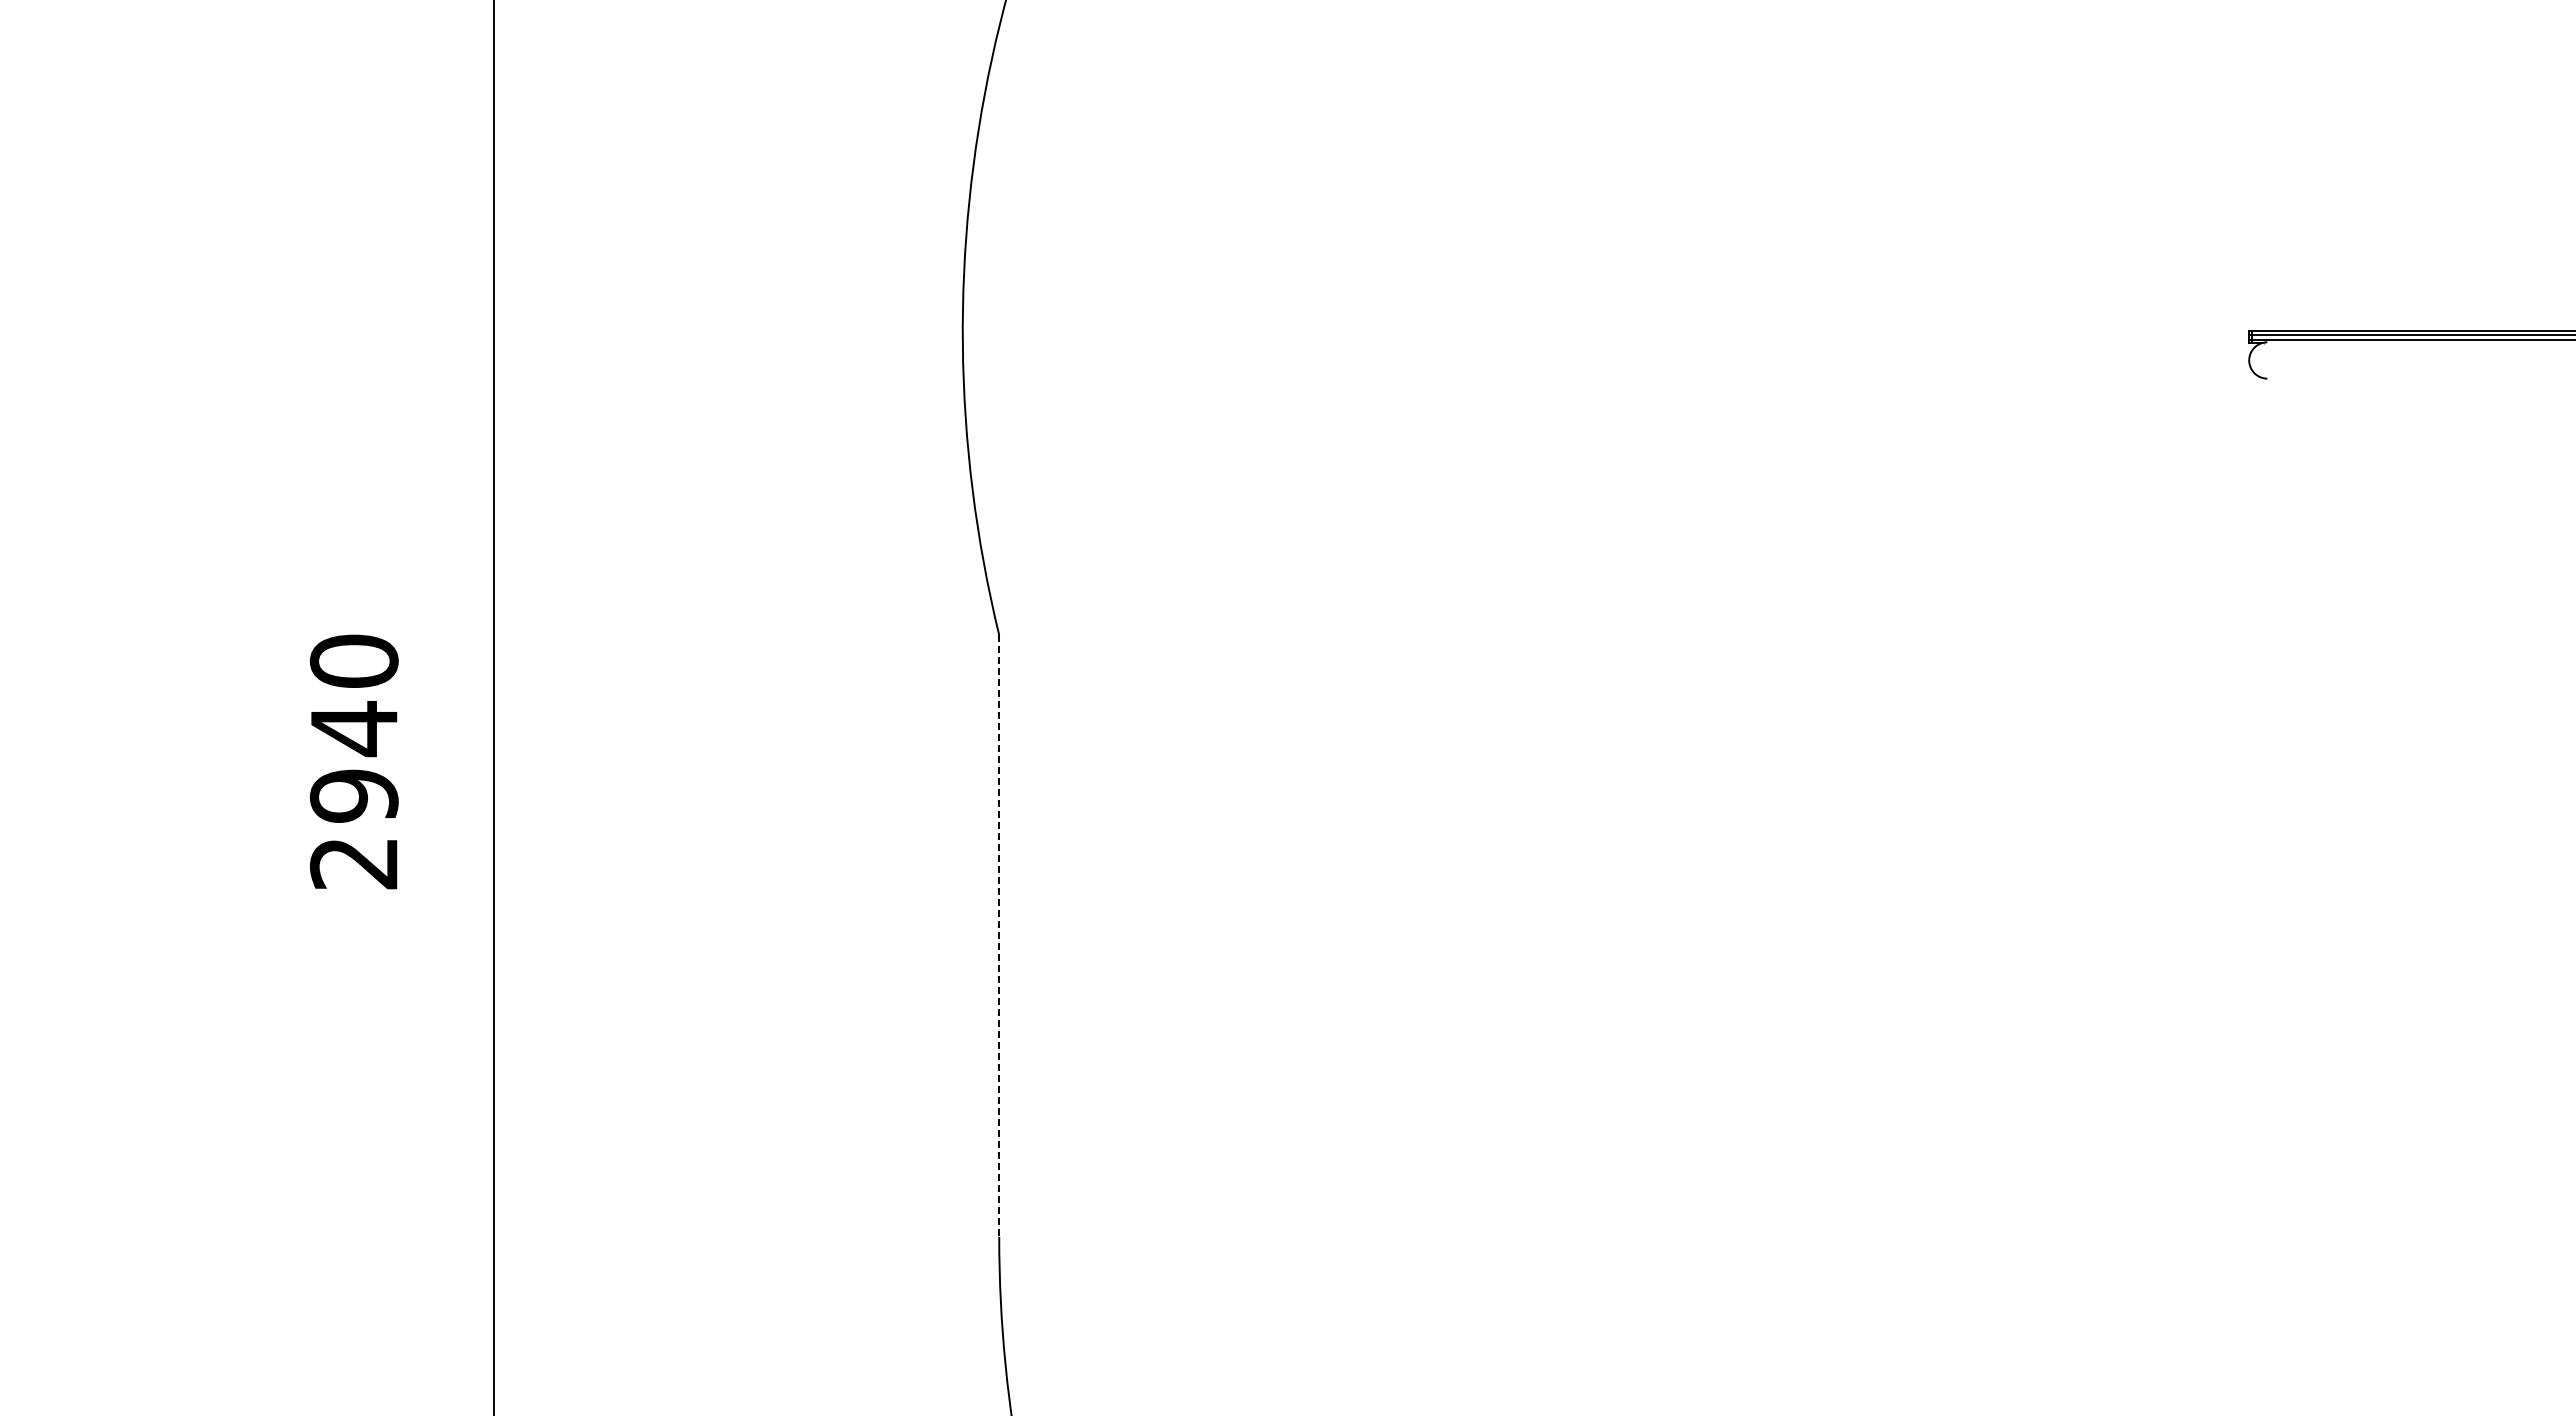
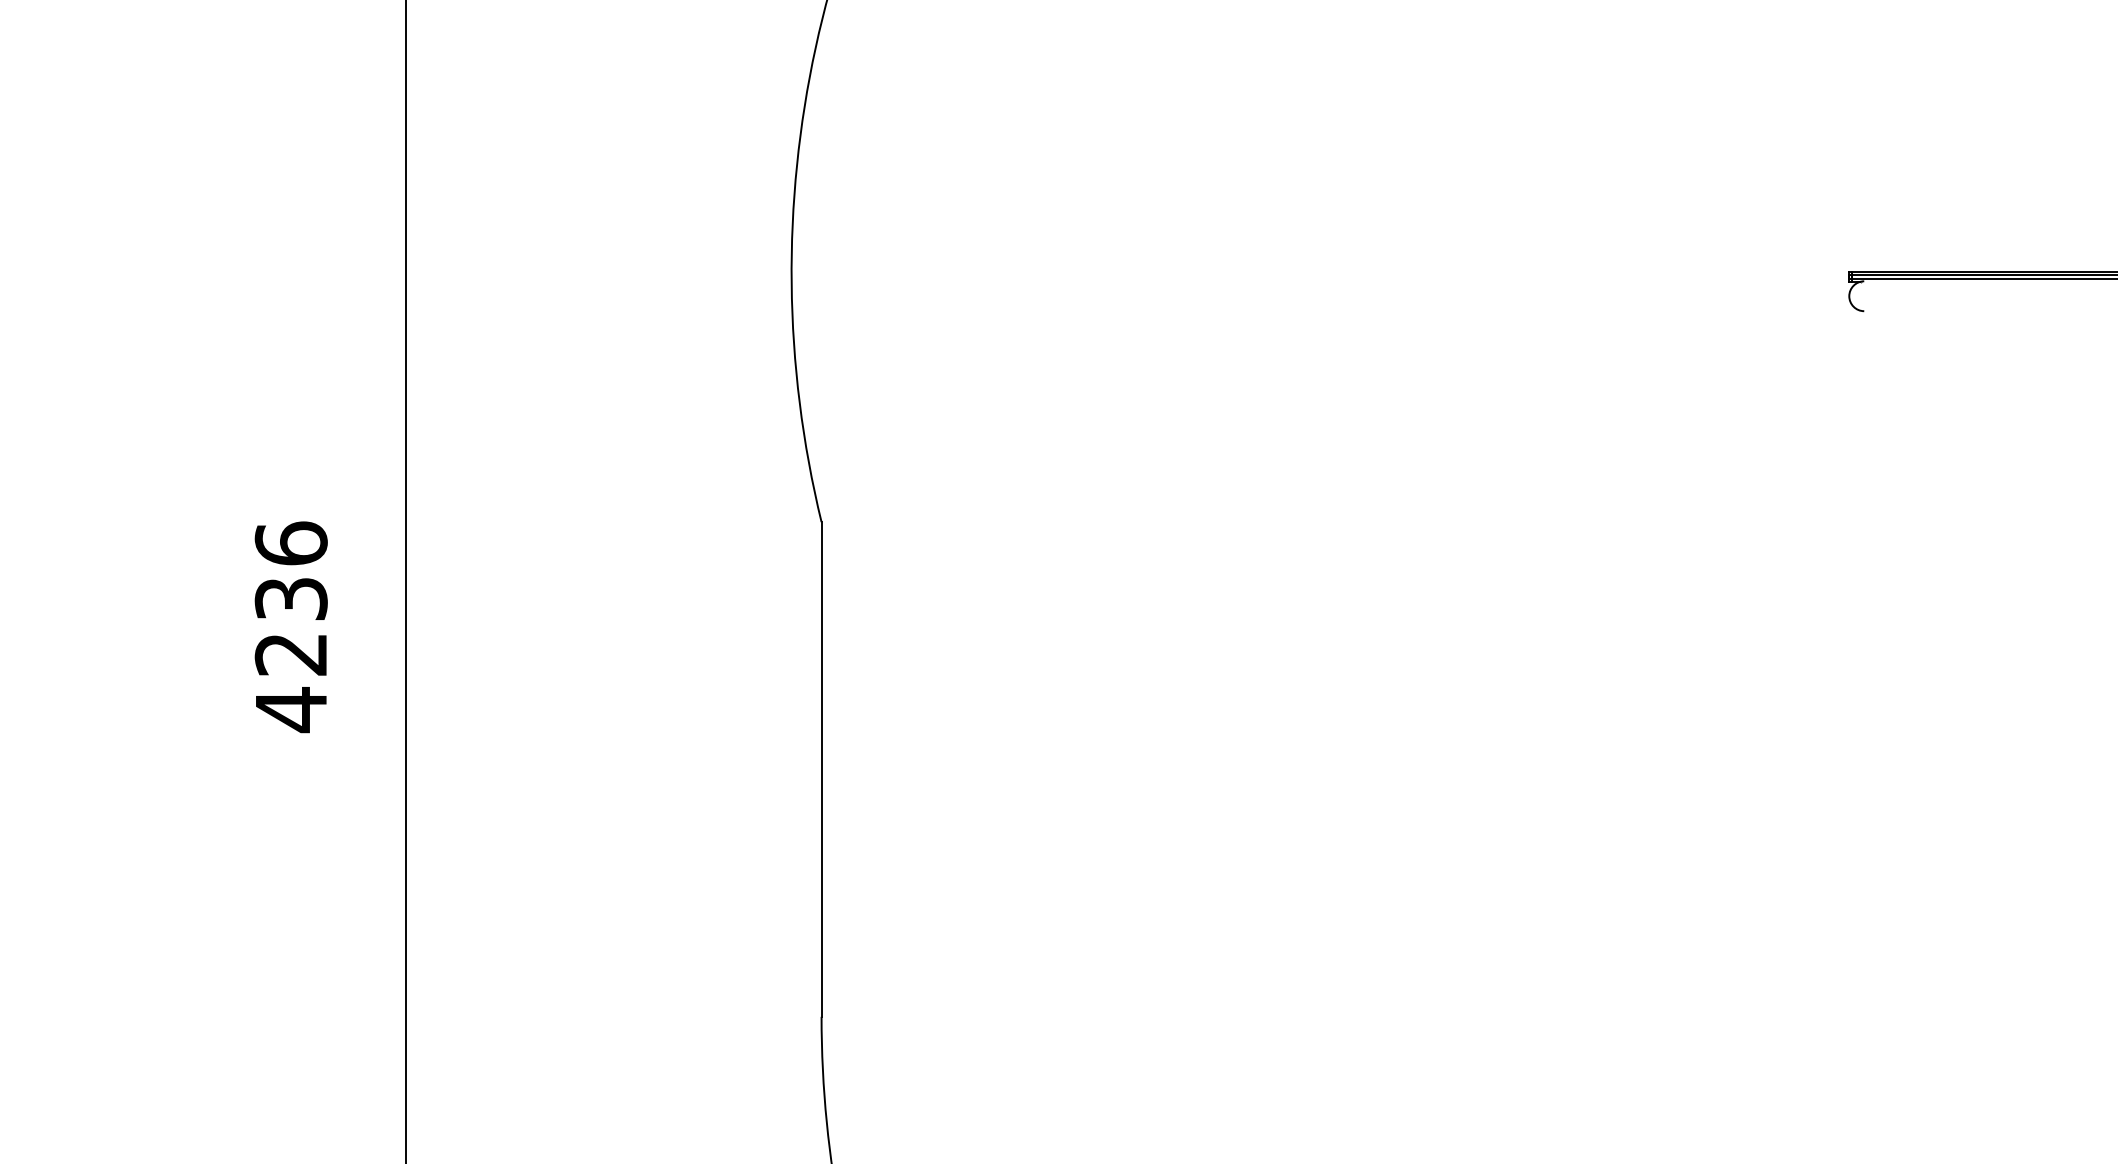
text: (353, 762) -> (290, 626), 2940 -> 4236
line: (999, 935) -> (821, 769), dashed -> solid

